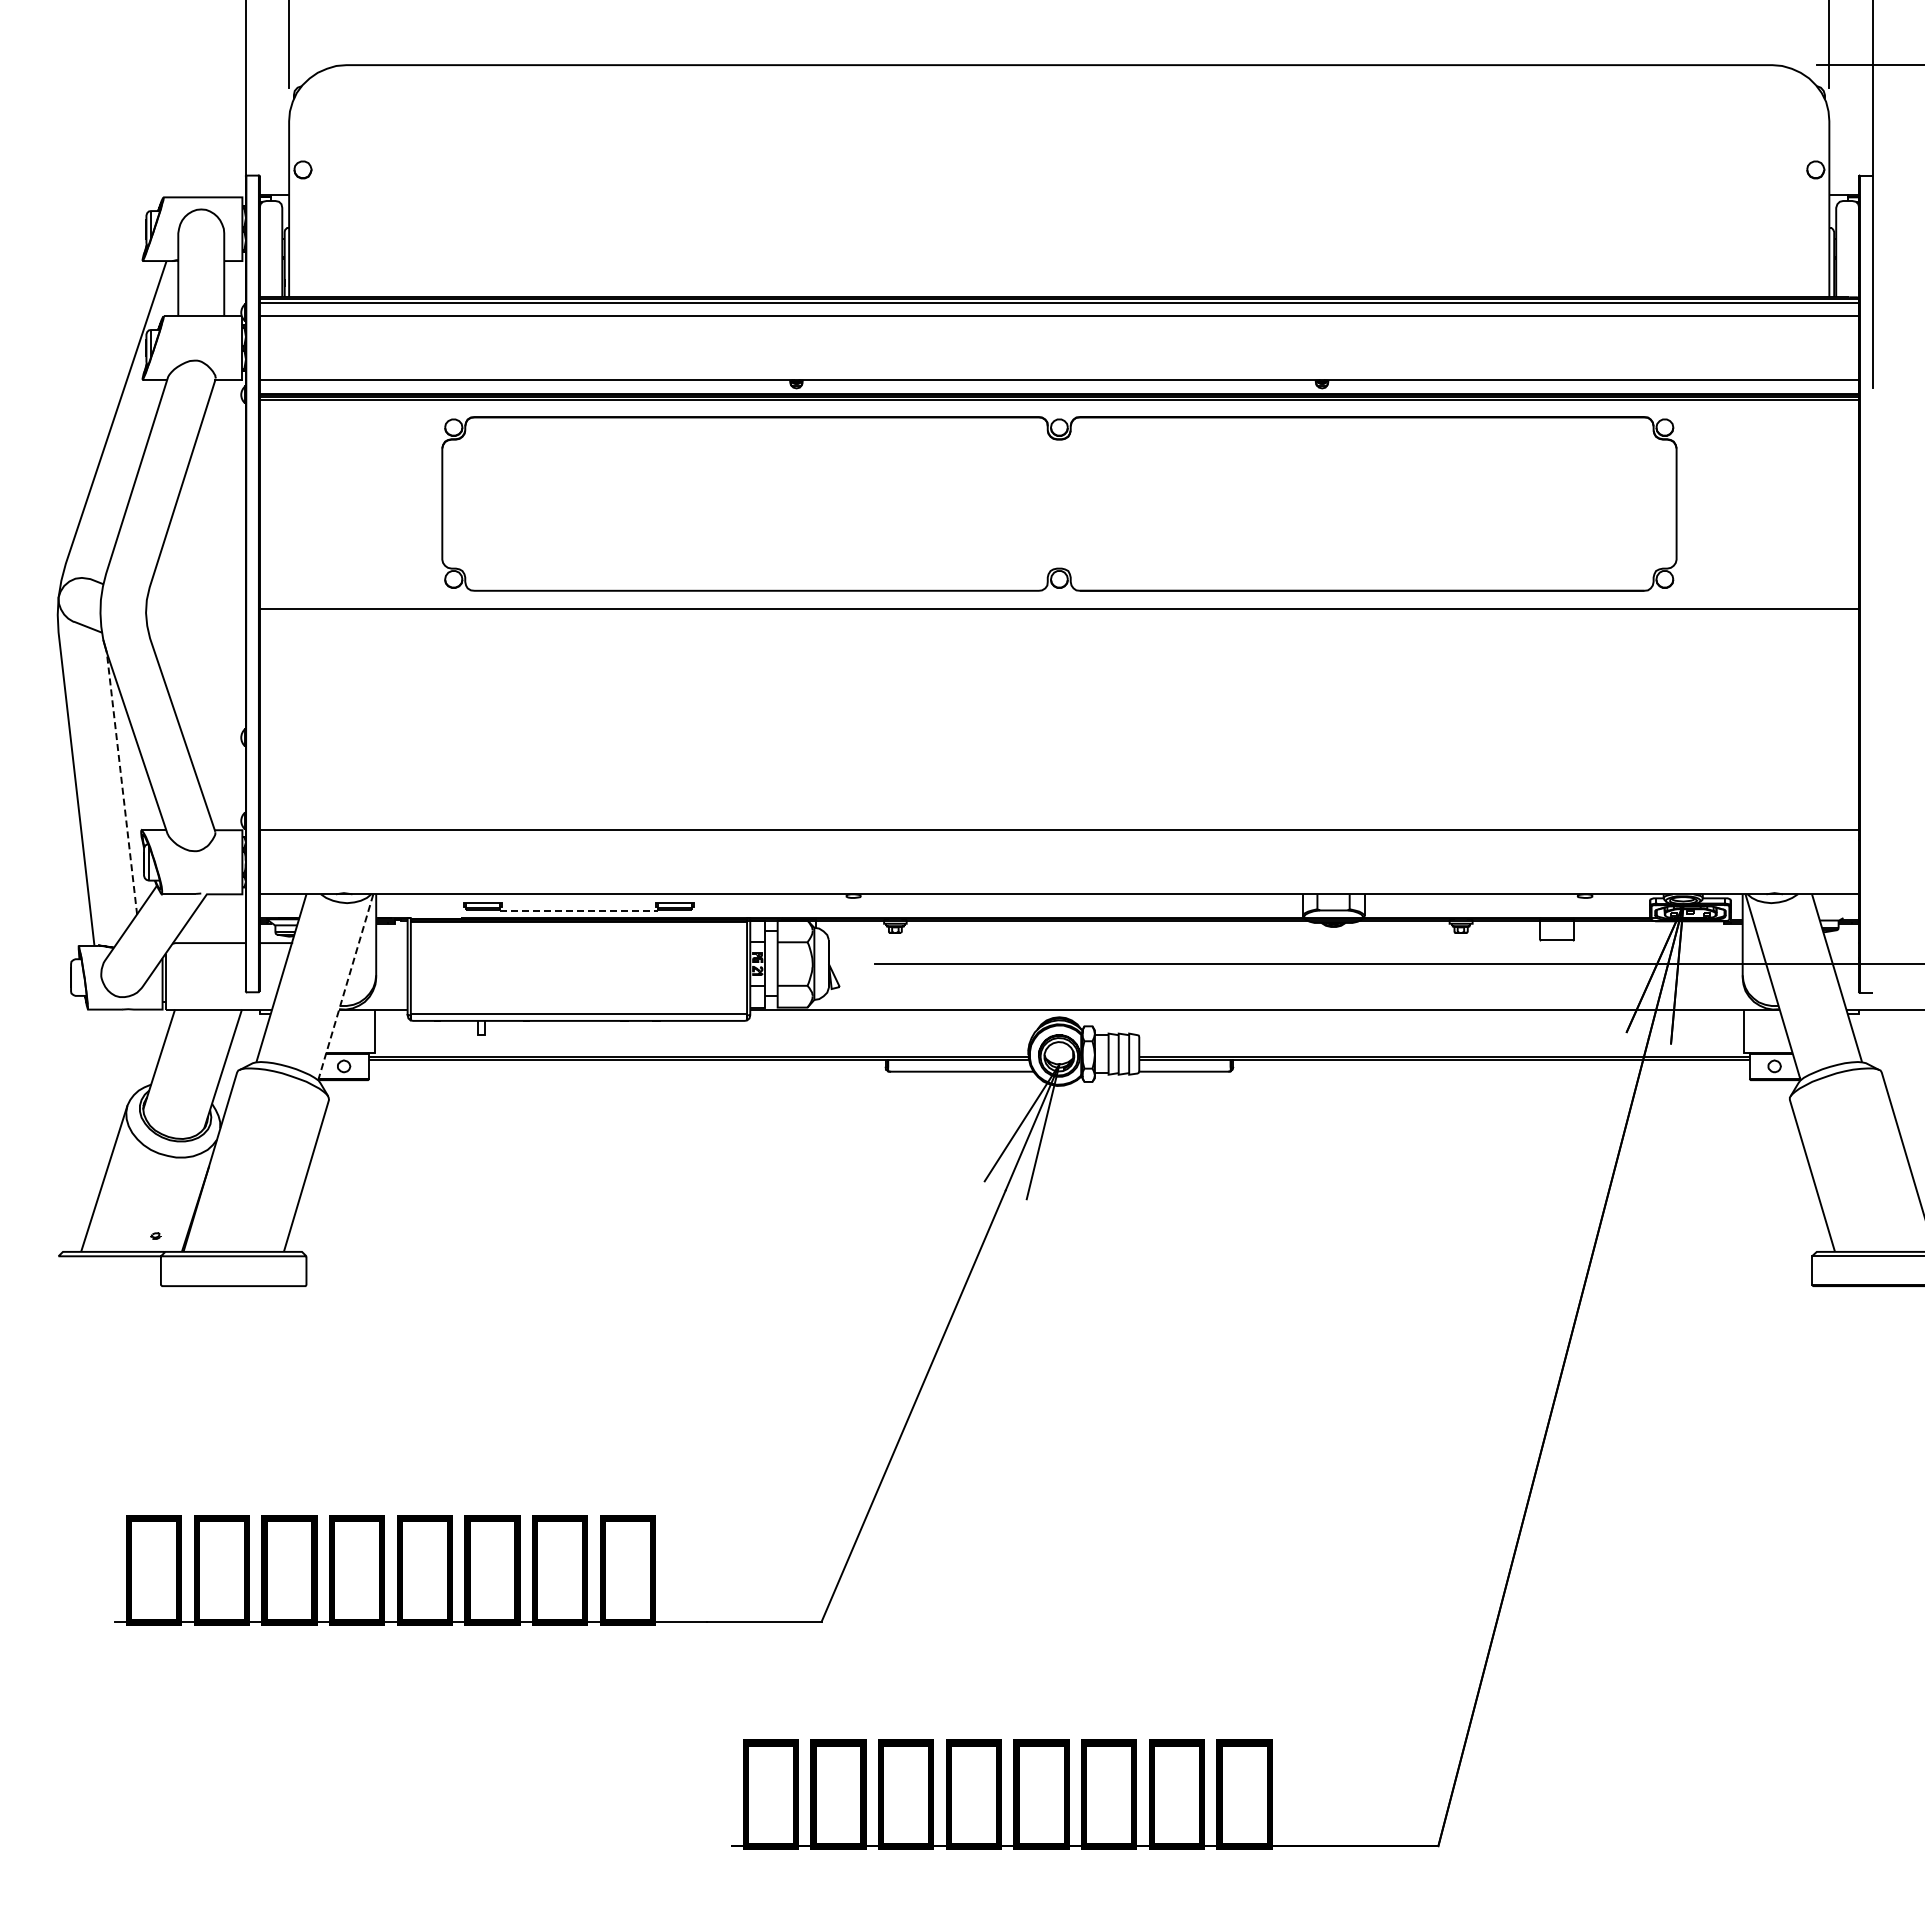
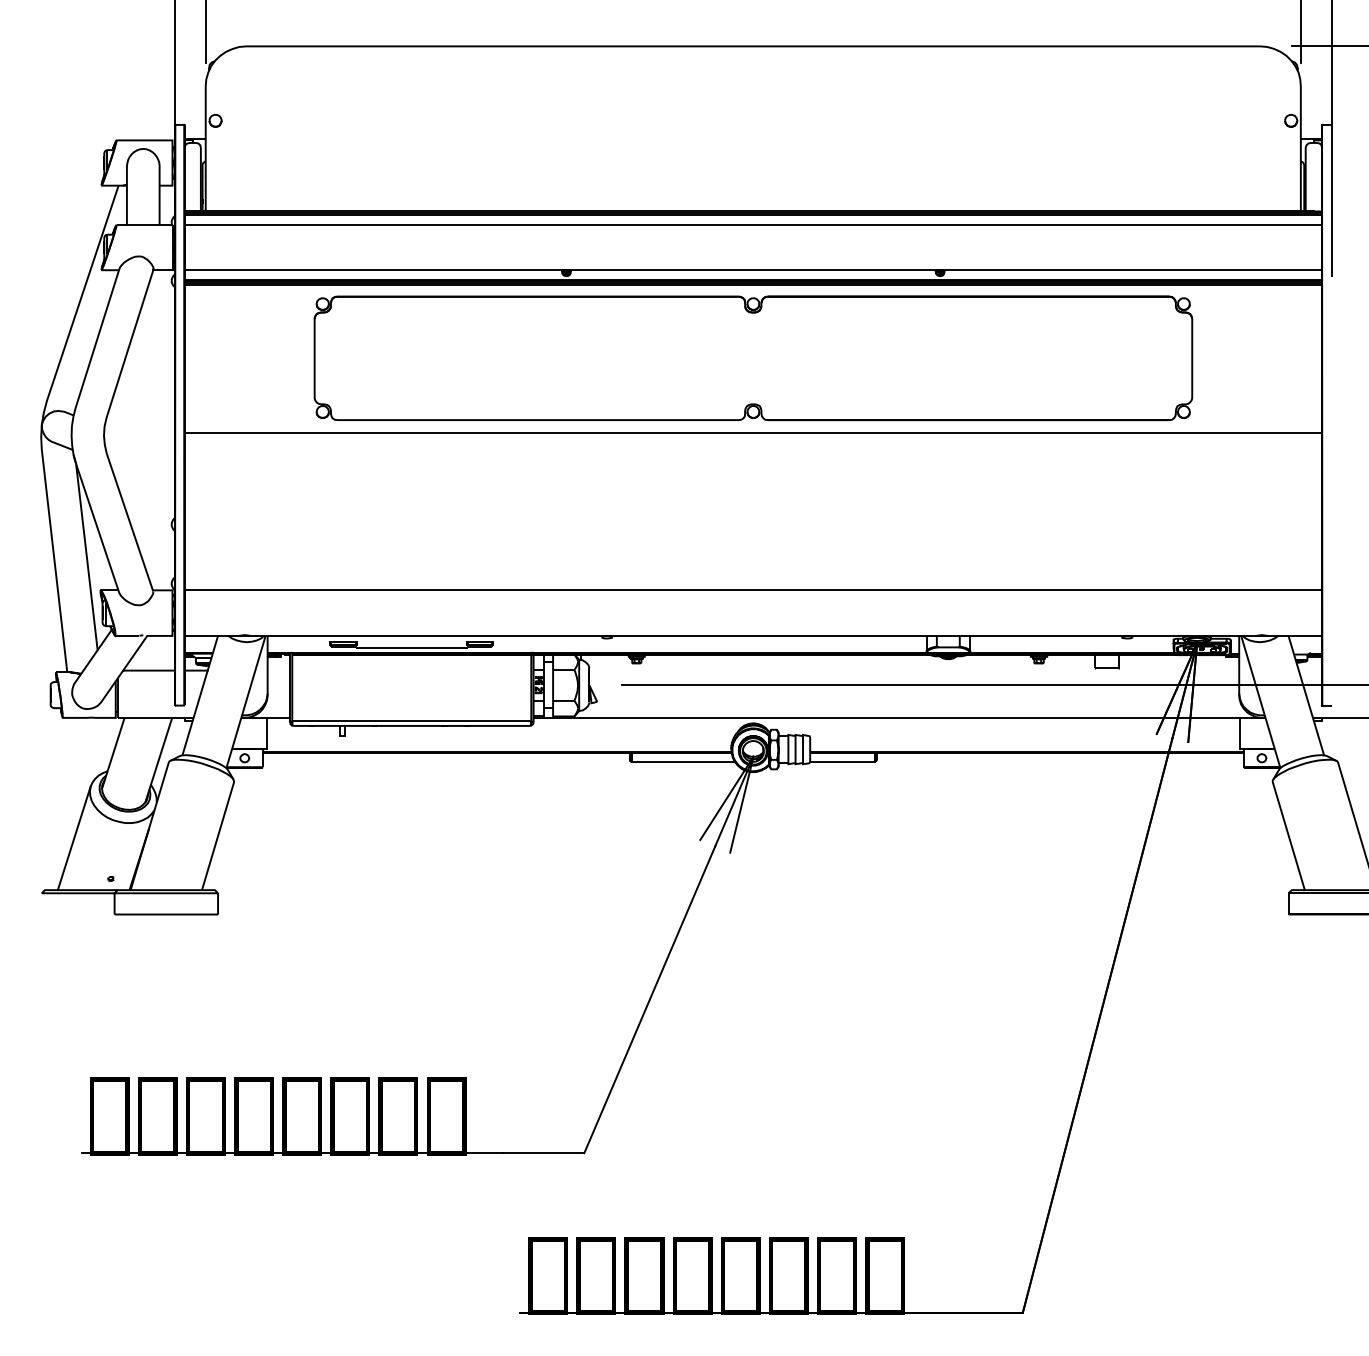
line: (122, 783) -> (87, 557), dashed -> solid
line: (578, 910) -> (411, 647), dashed -> solid
line: (345, 986) -> (245, 701), dashed -> solid

